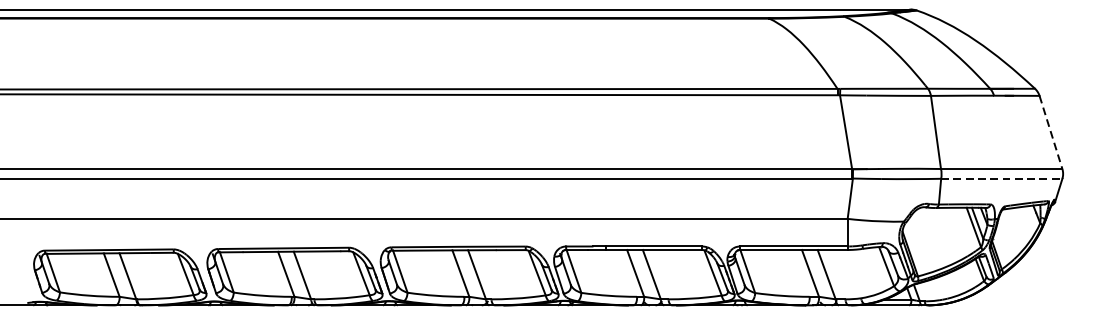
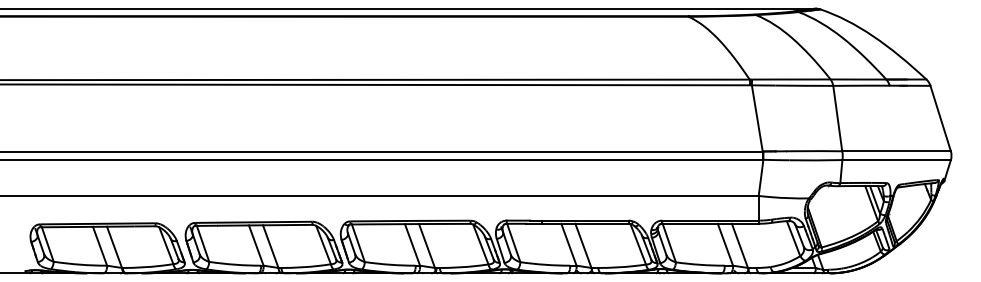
line: (1050, 133) -> (940, 119), dashed -> solid
line: (1002, 179) -> (897, 160), dashed -> solid

